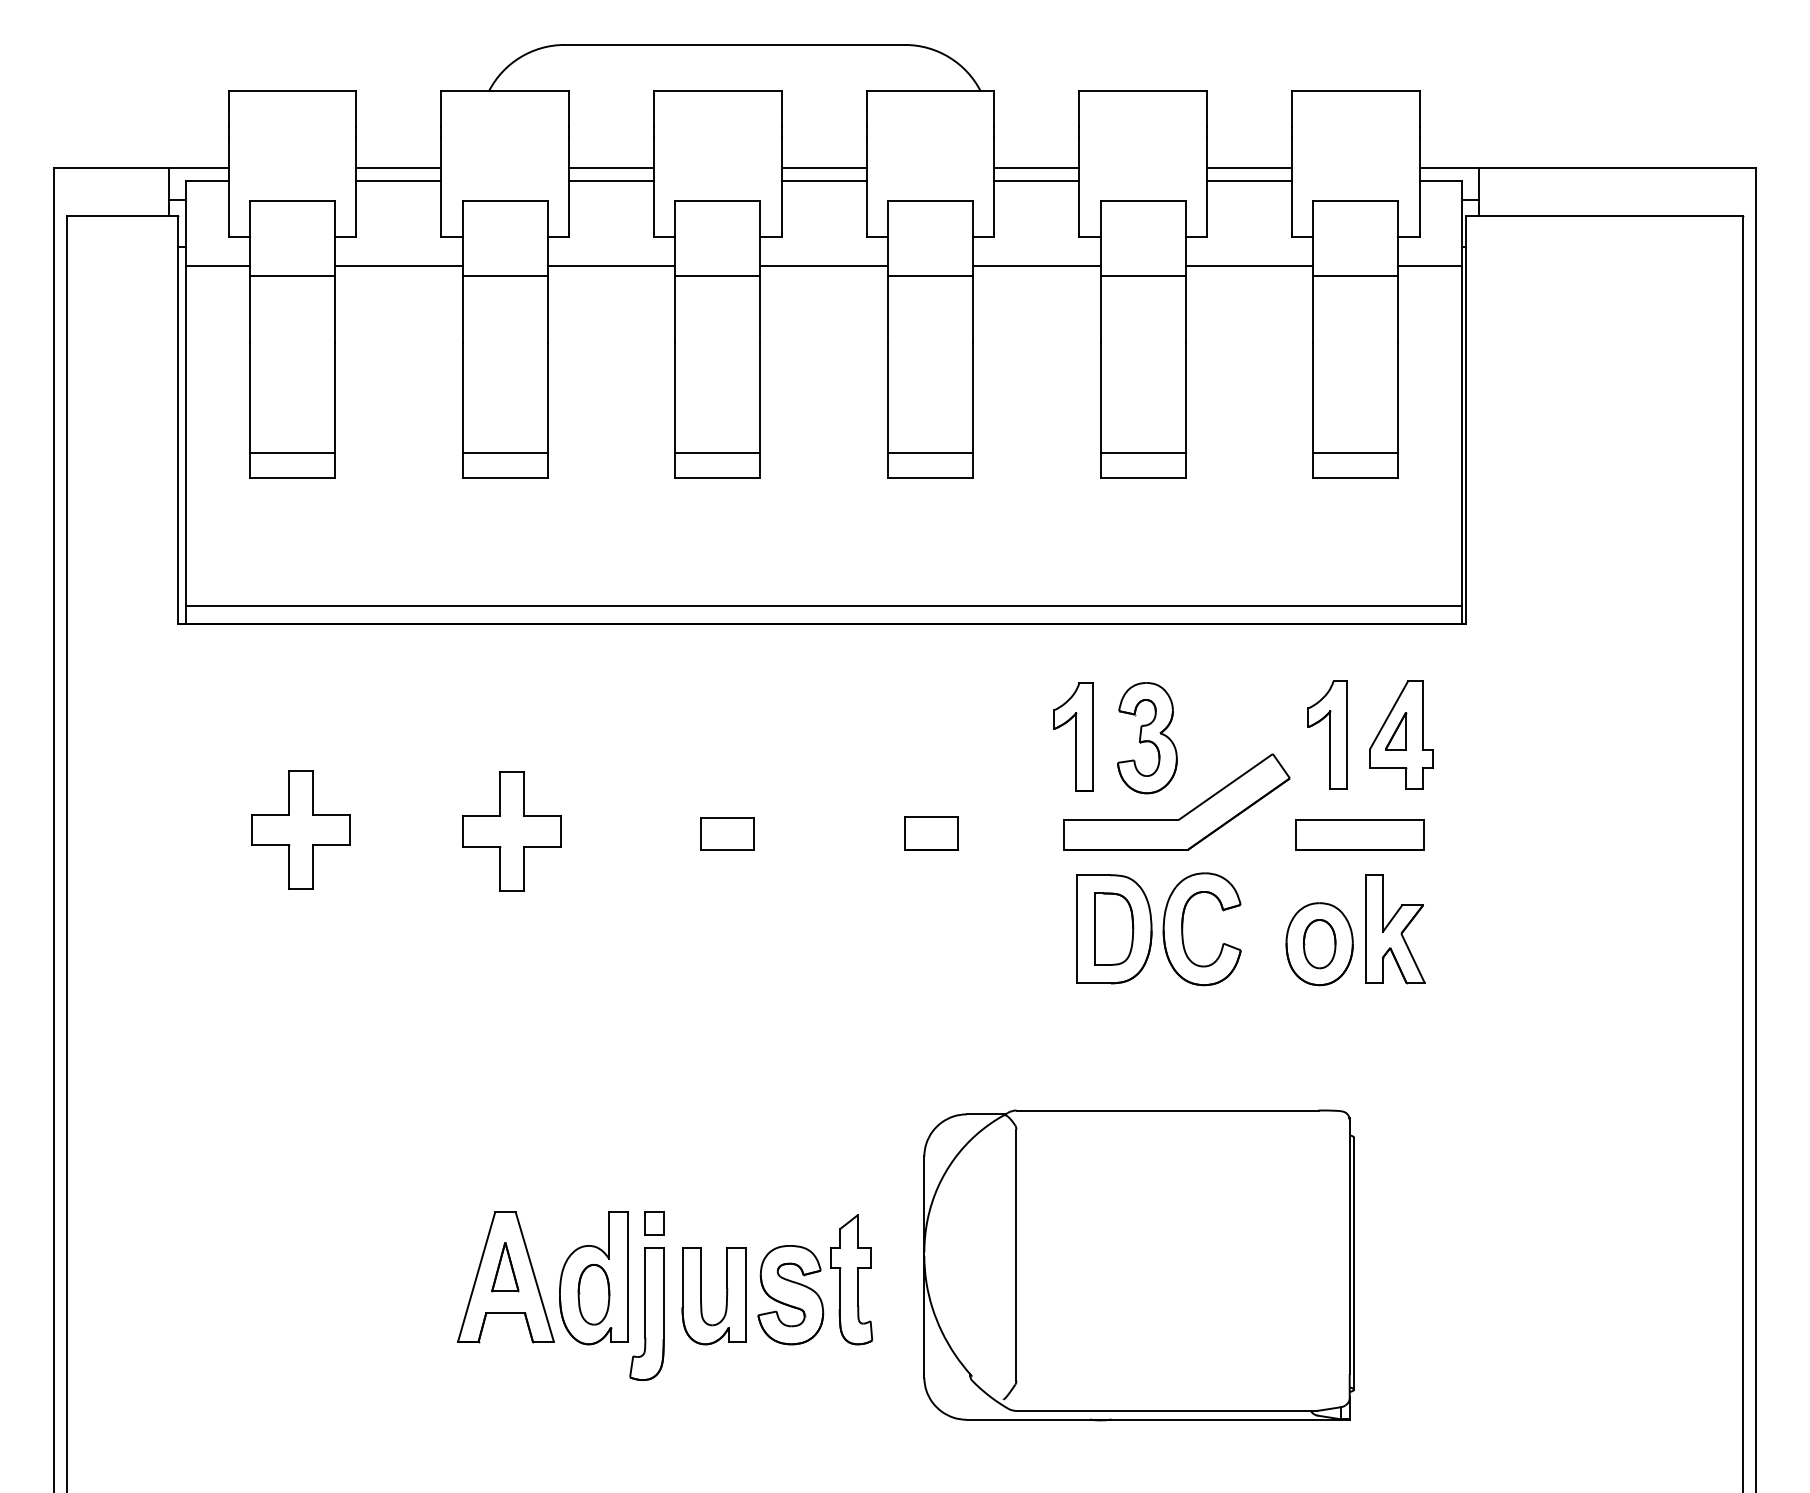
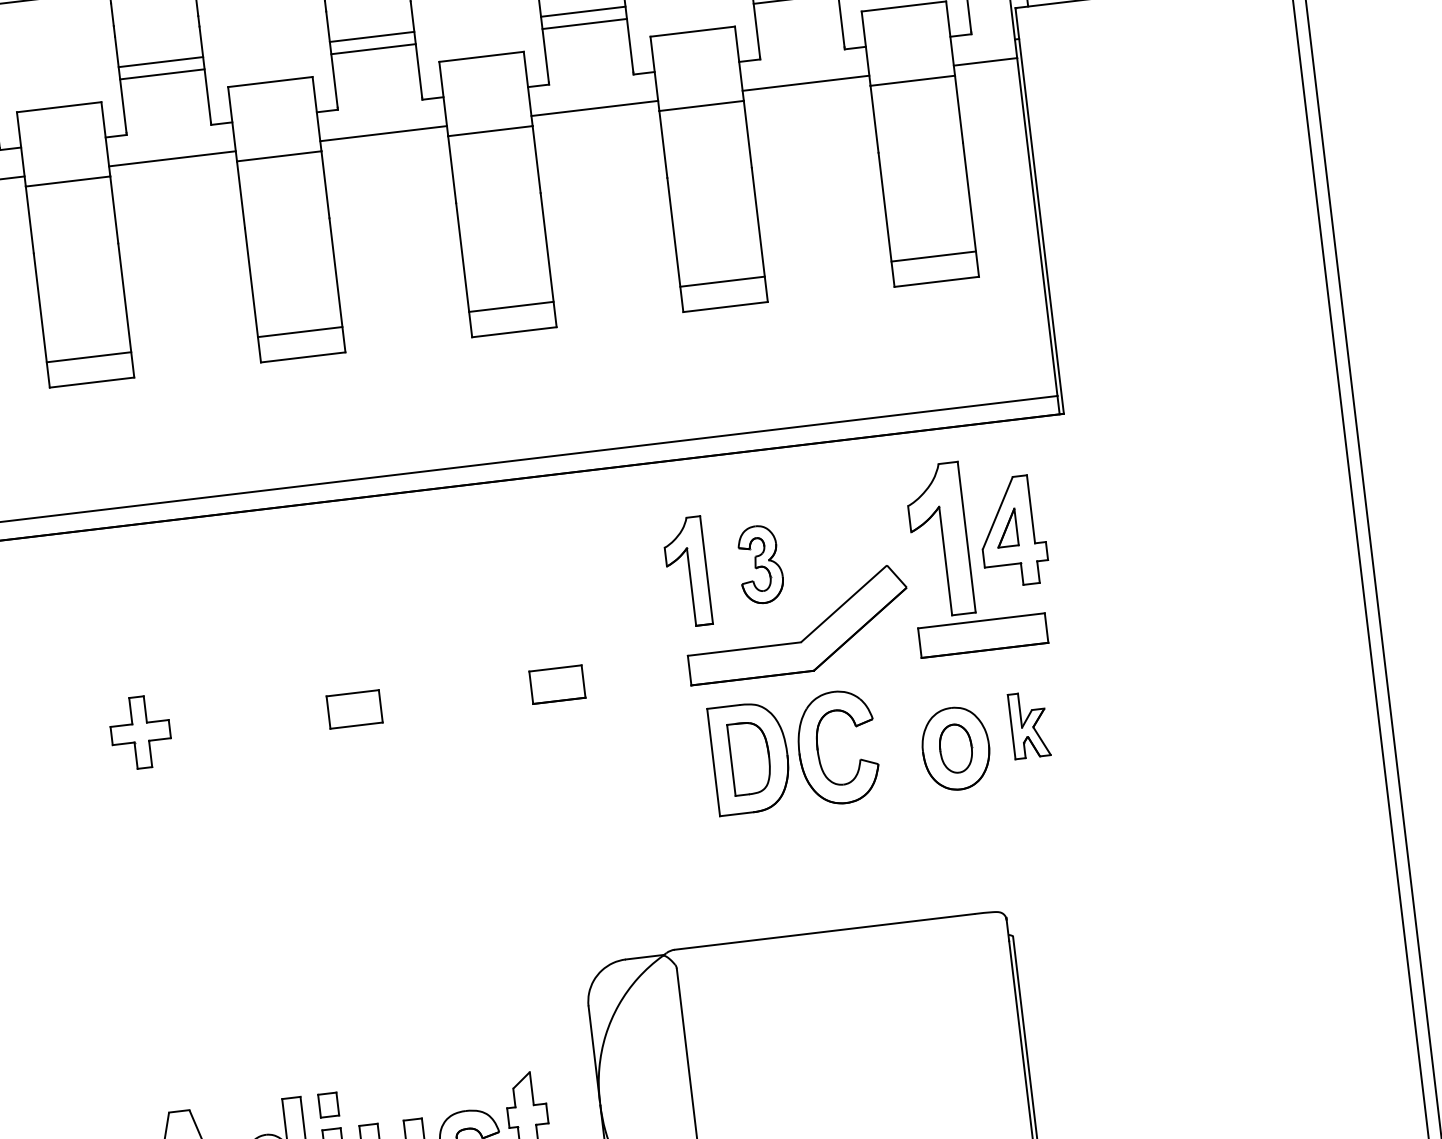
part: (1327, 734) -> (938, 539), size x1.4
part: (1147, 738) -> (760, 564), size x0.7
part: (511, 831) -> (140, 732), size x0.6
part: (1395, 929) -> (1029, 725), size x0.6

